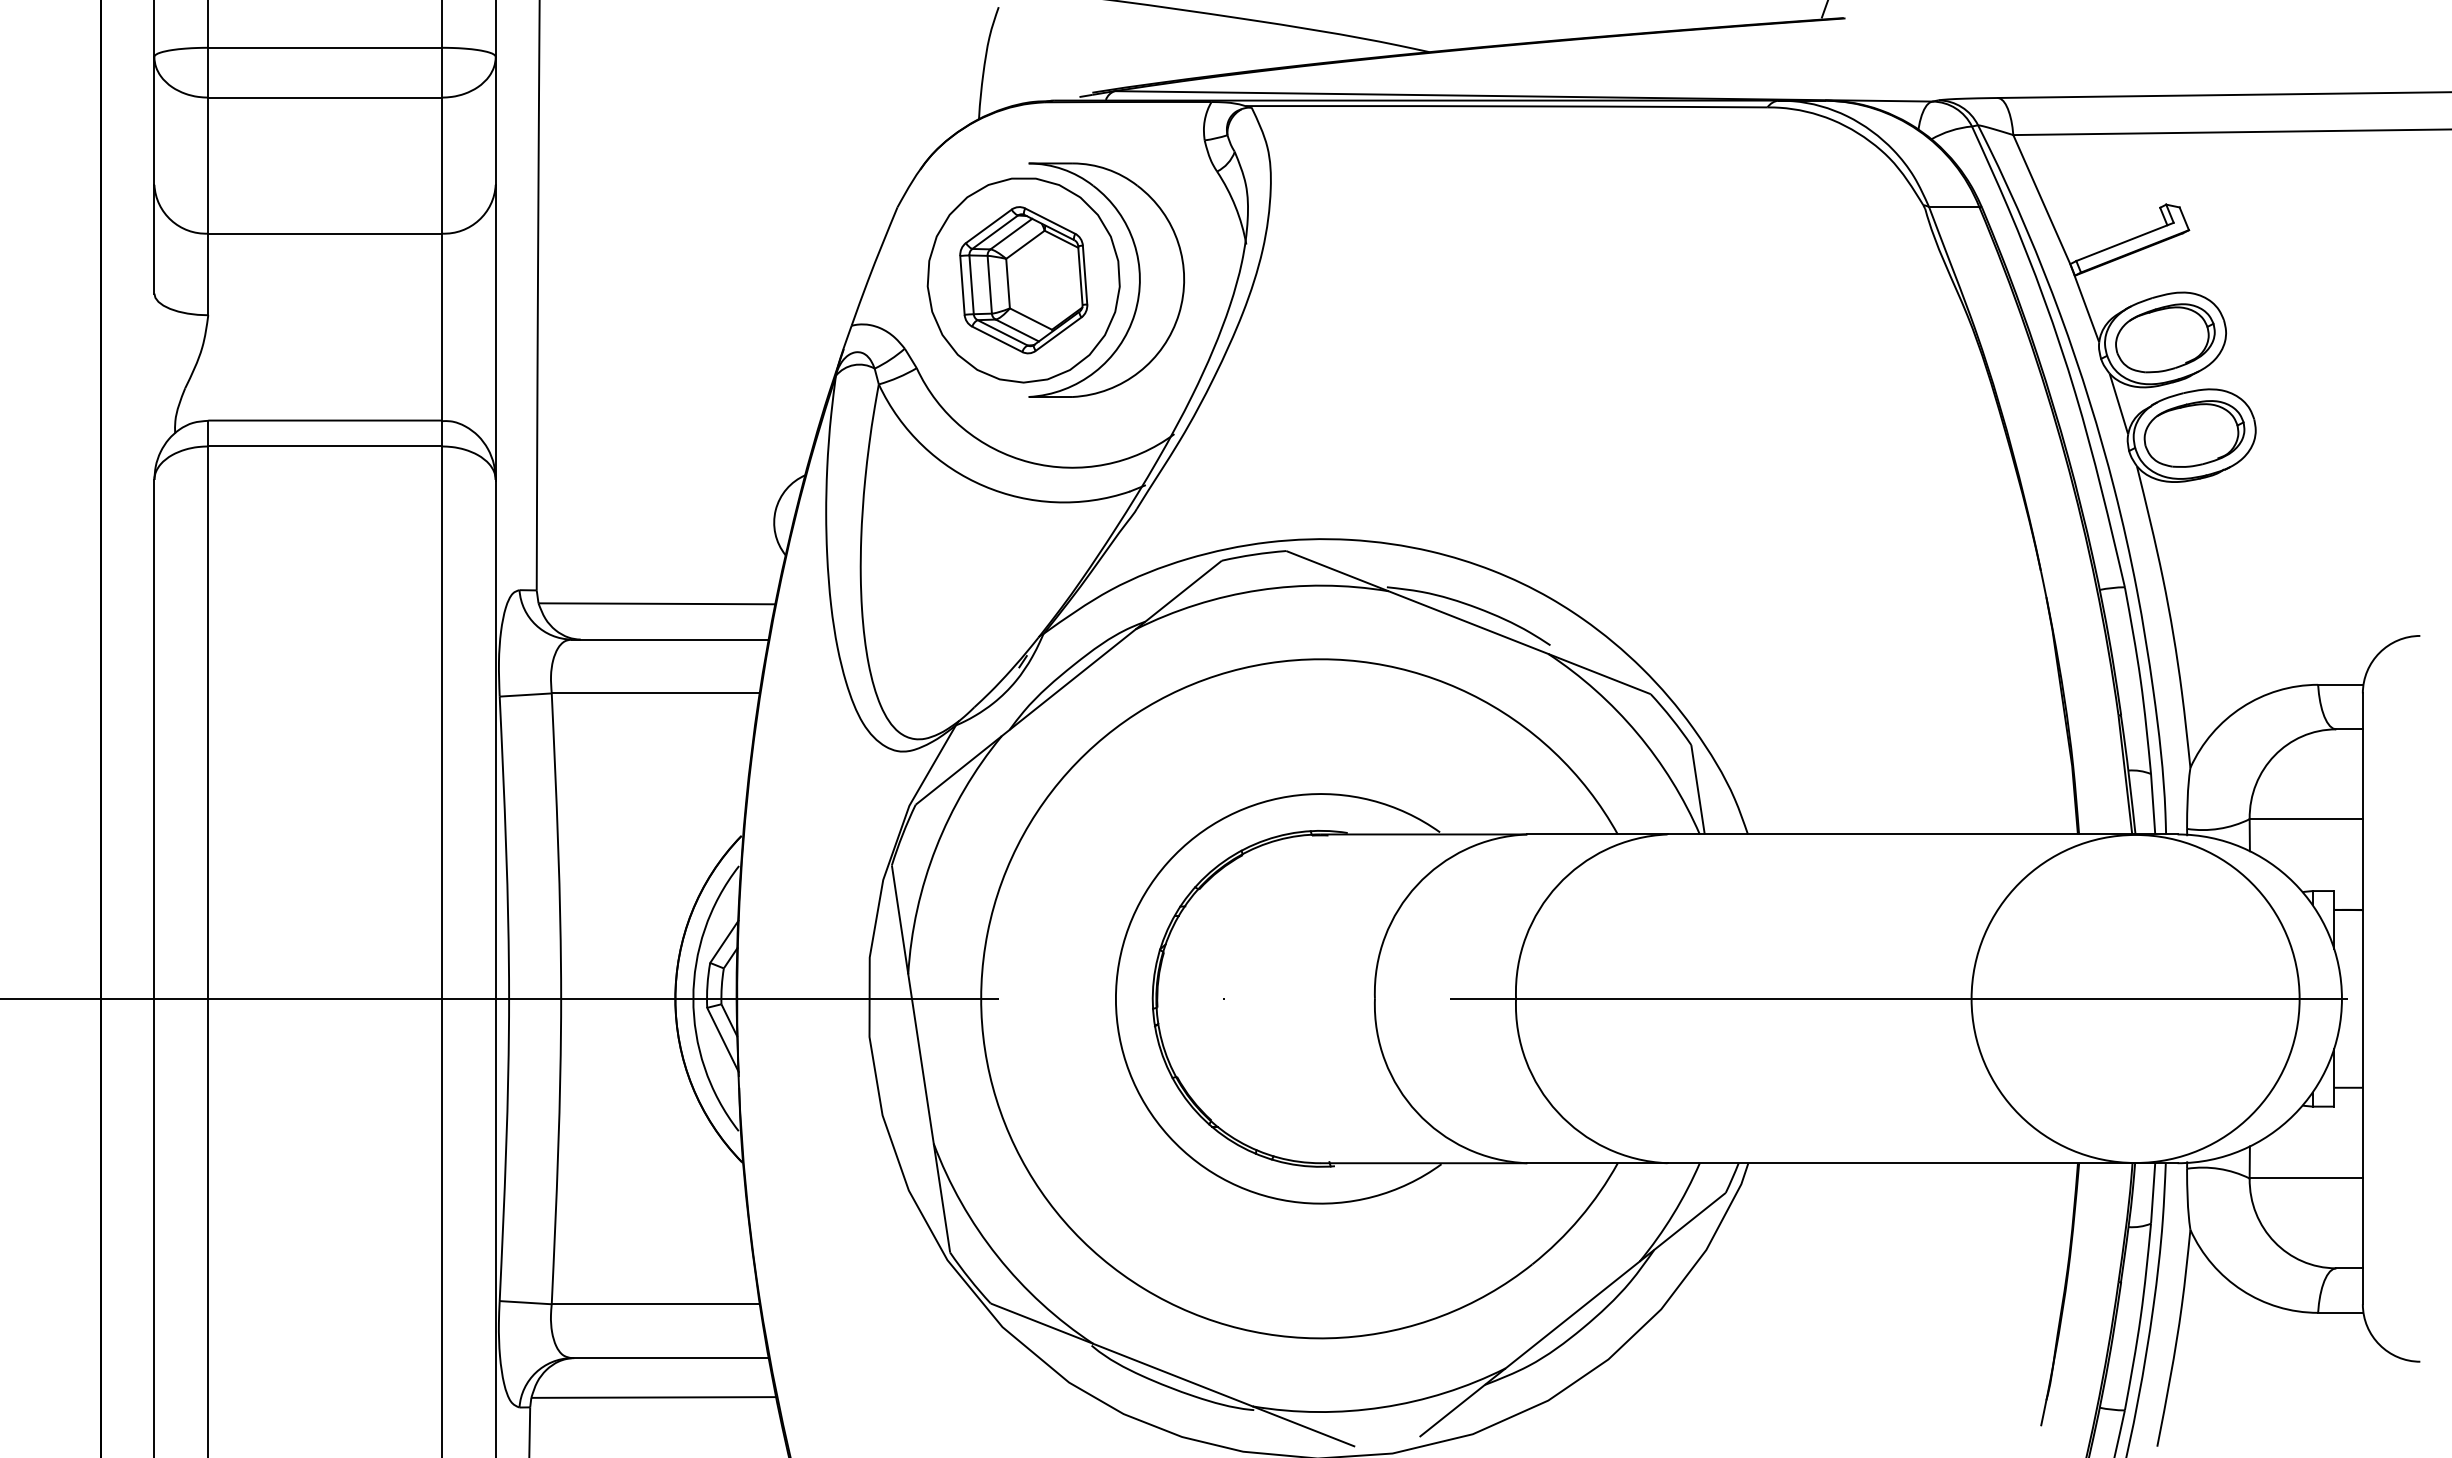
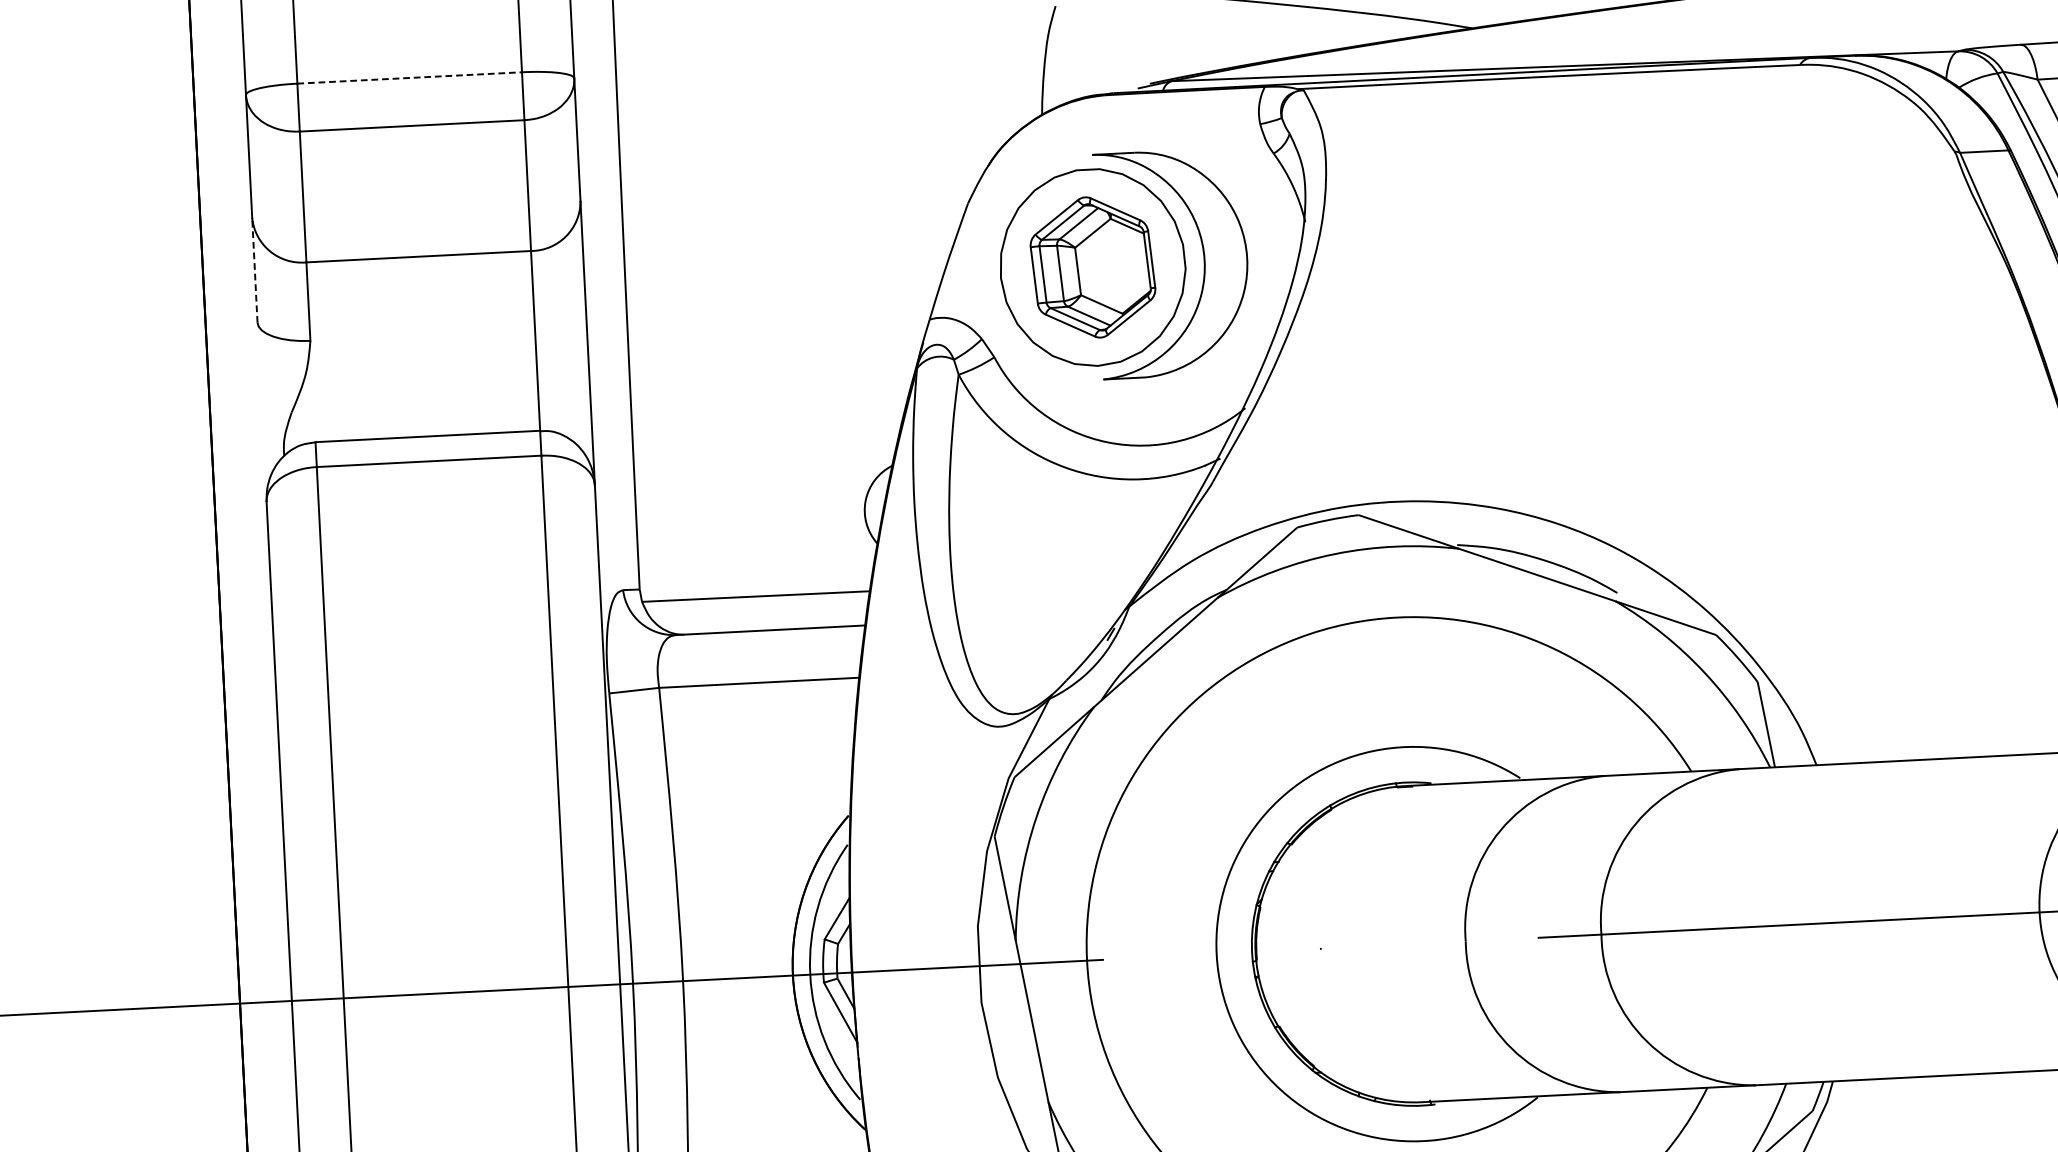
line: (325, 47) -> (410, 77), solid -> dashed
line: (154, 238) -> (254, 269), solid -> dashed

